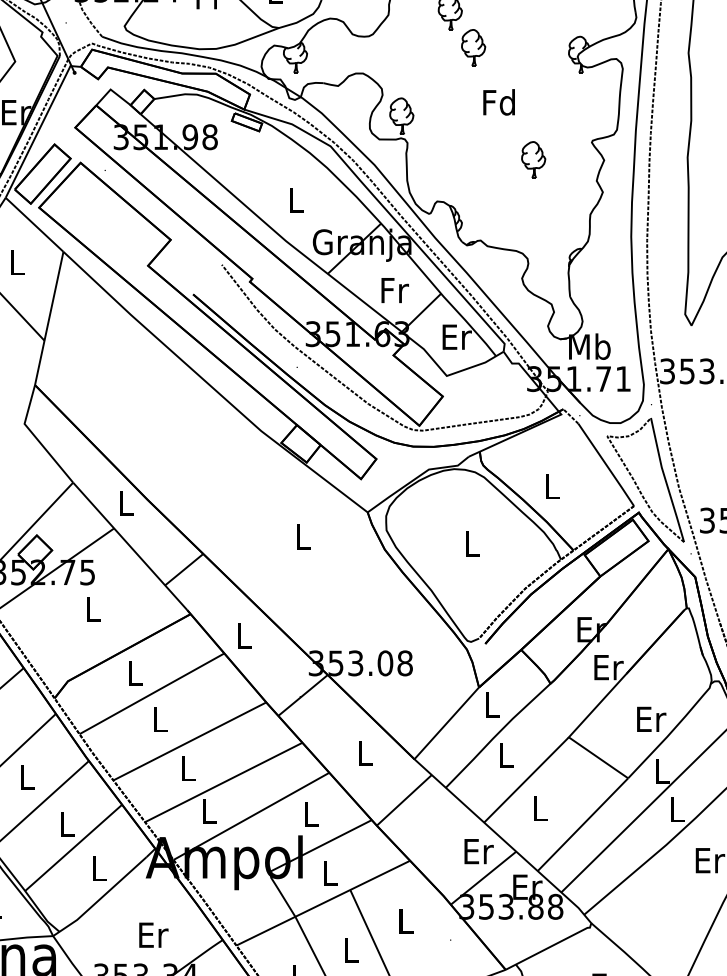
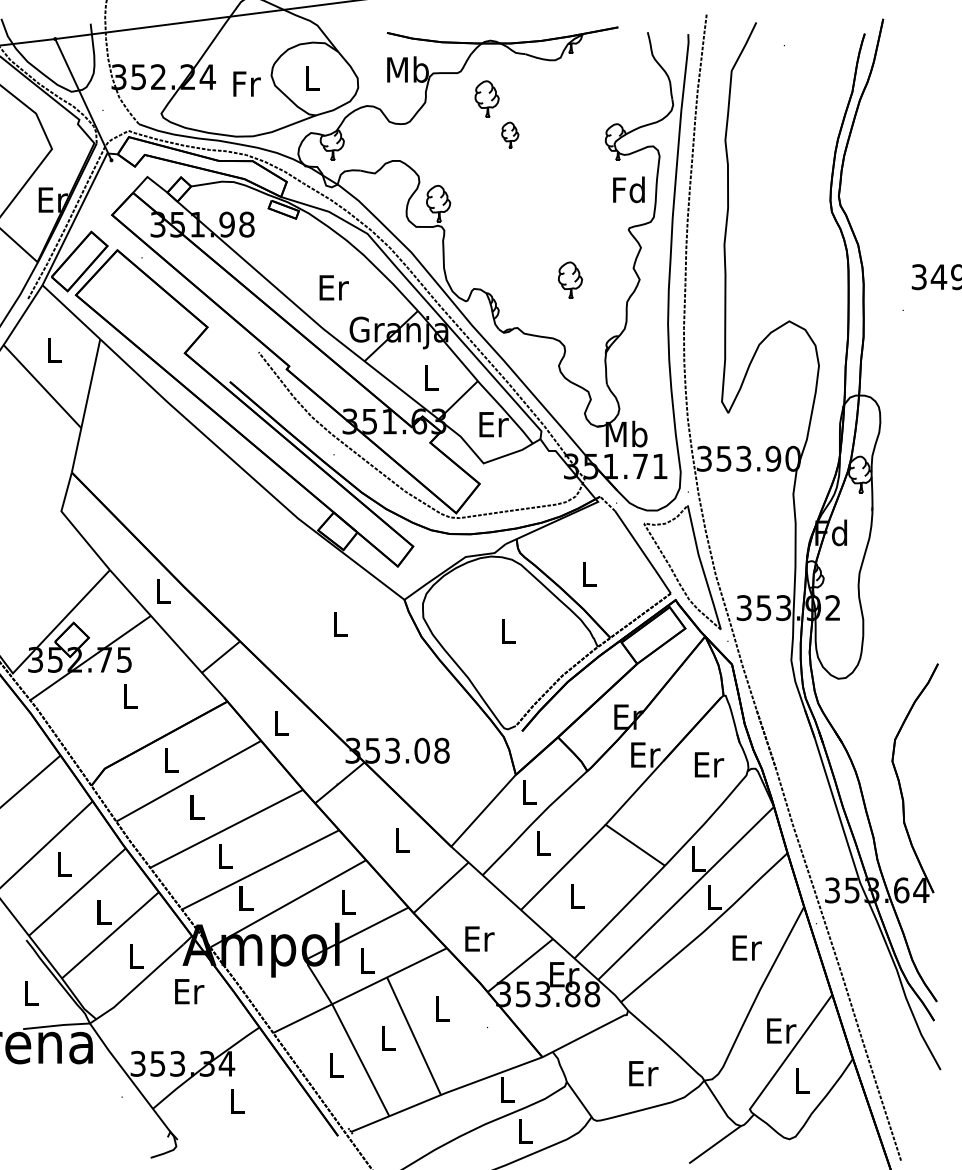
part: (472, 47) -> (509, 134), size x0.7
text: (498, 102) -> (628, 189), moved
part: (533, 159) -> (570, 279), moved
text: (296, 200) -> (333, 287), L -> Er
text: (394, 290) -> (431, 377), Fr -> L
text: (651, 719) -> (709, 764), moved
text: (478, 851) -> (479, 938), moved
text: (153, 935) -> (189, 991), moved

